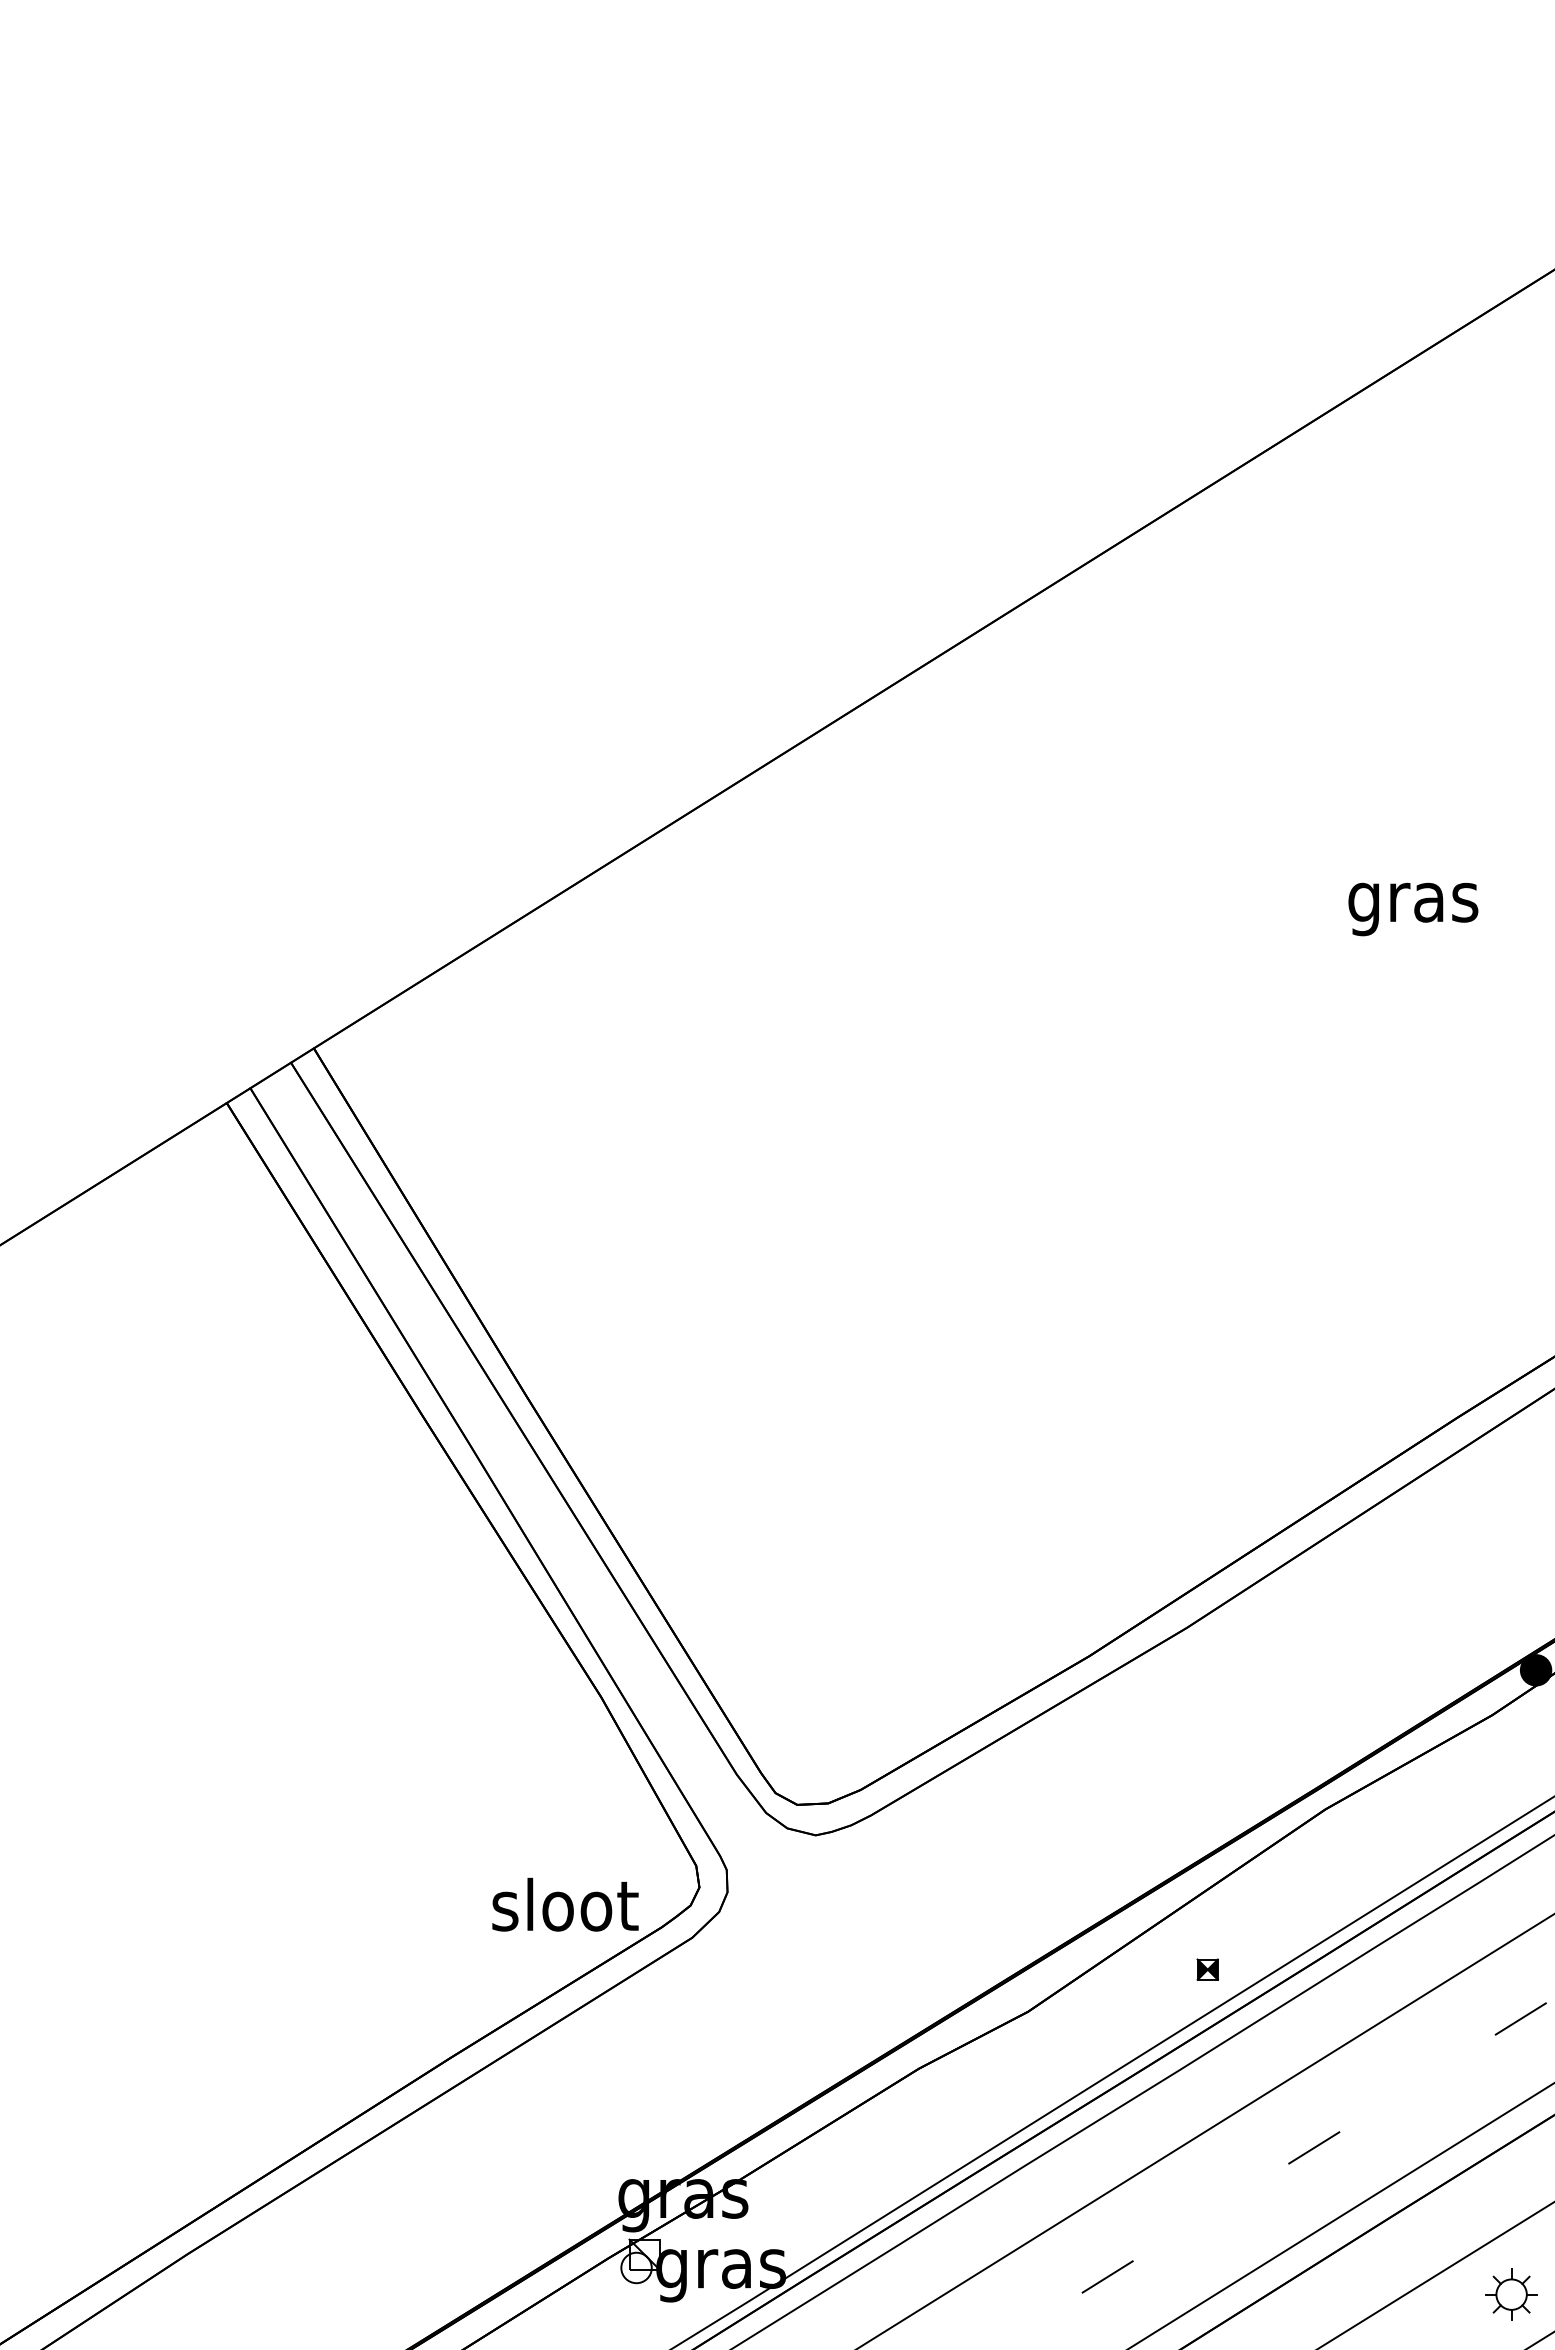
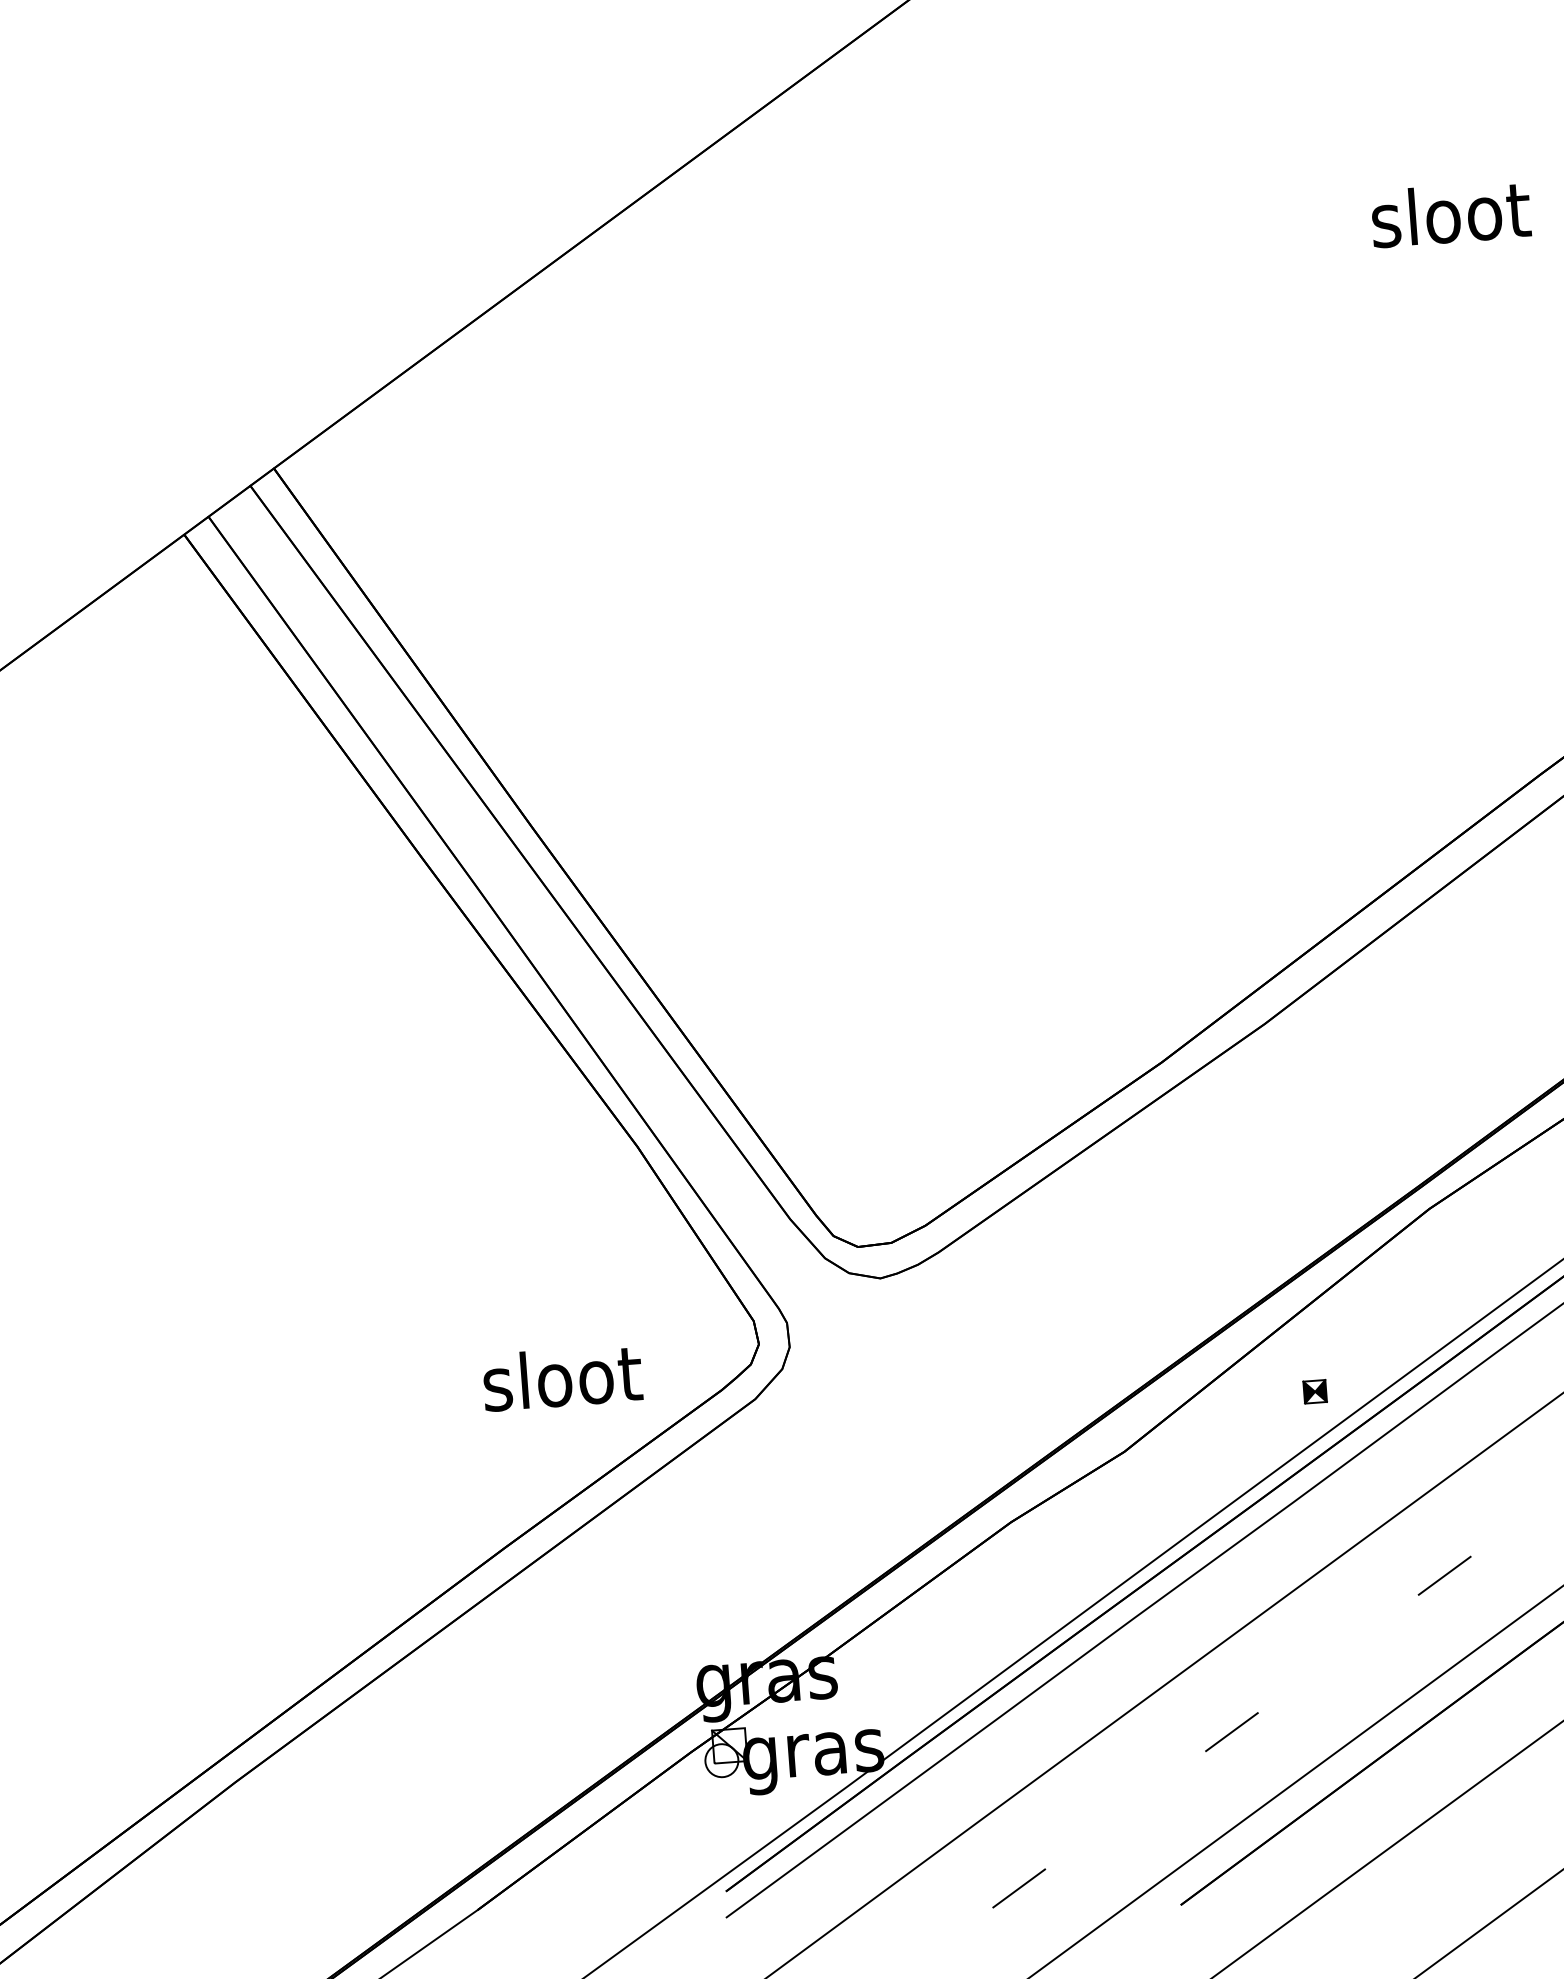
text: (1414, 902) -> (1451, 221), gras -> sloot
text: (565, 1904) -> (562, 1377), moved

